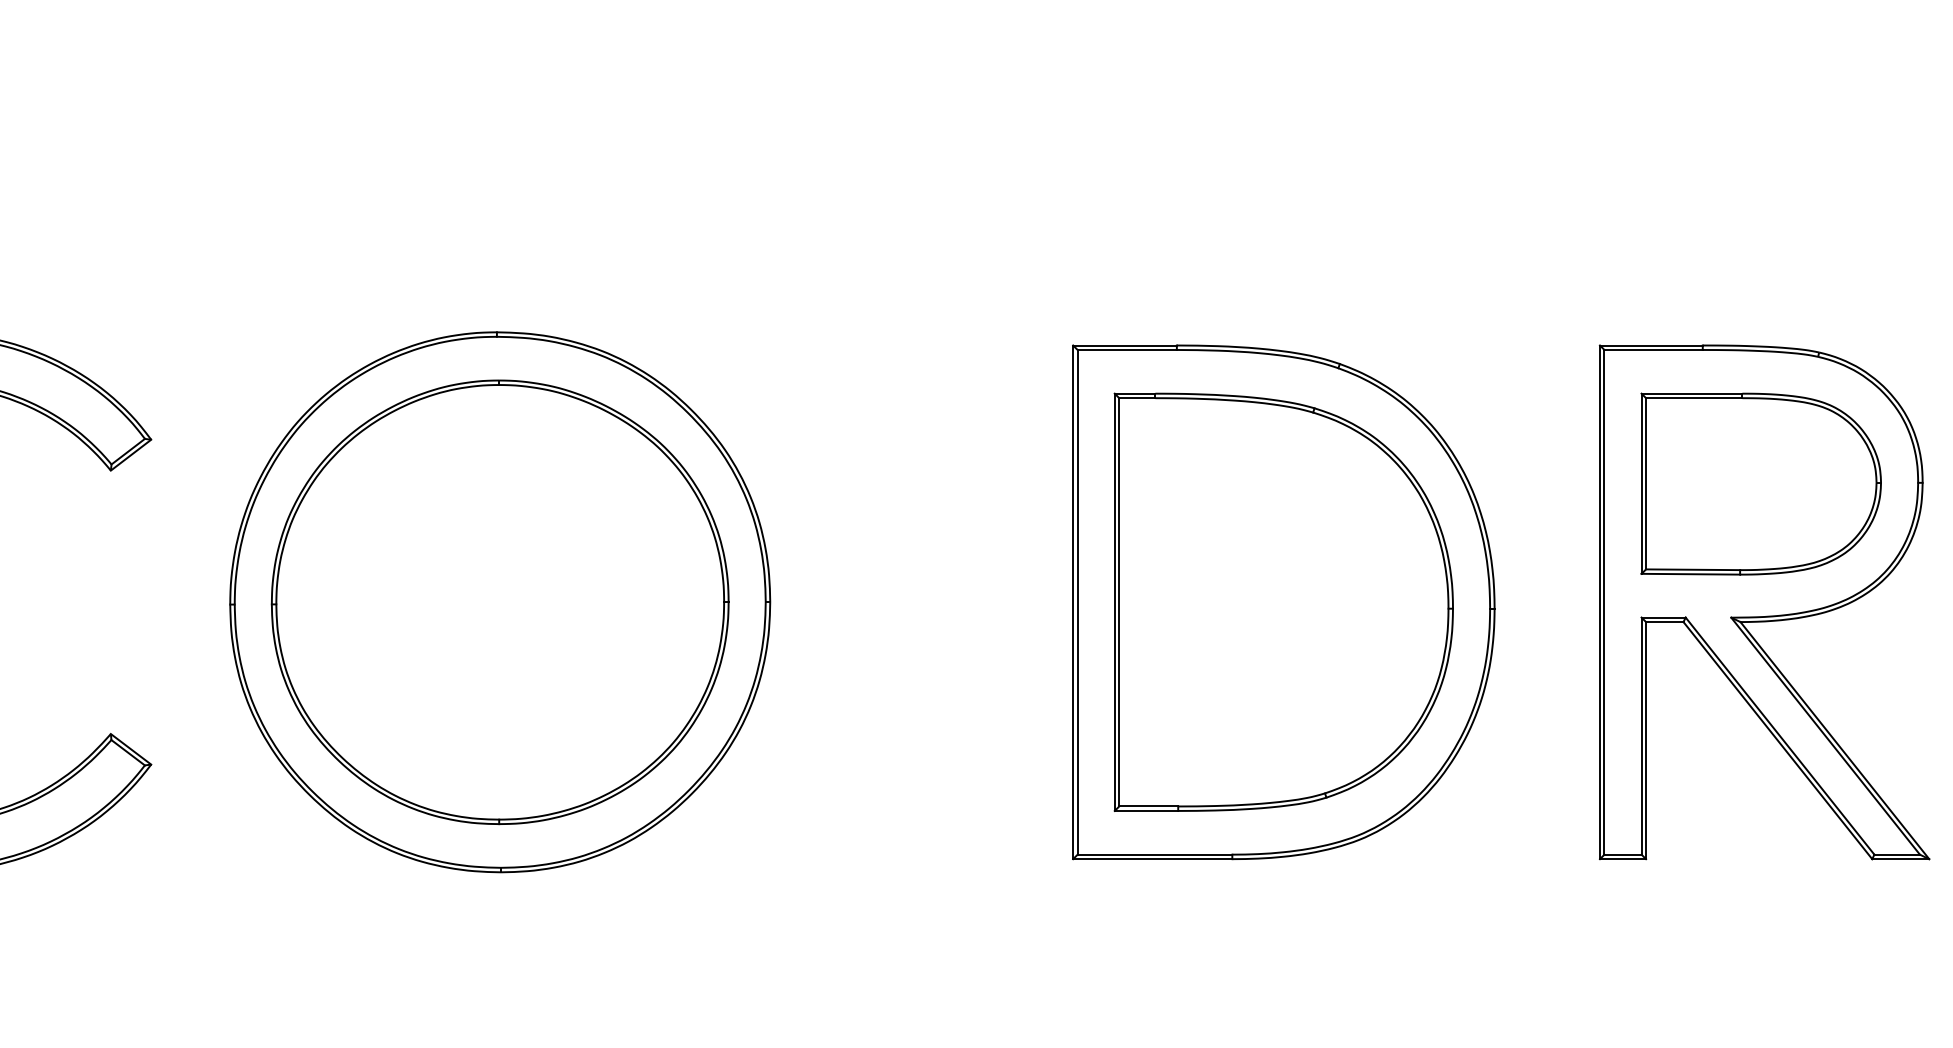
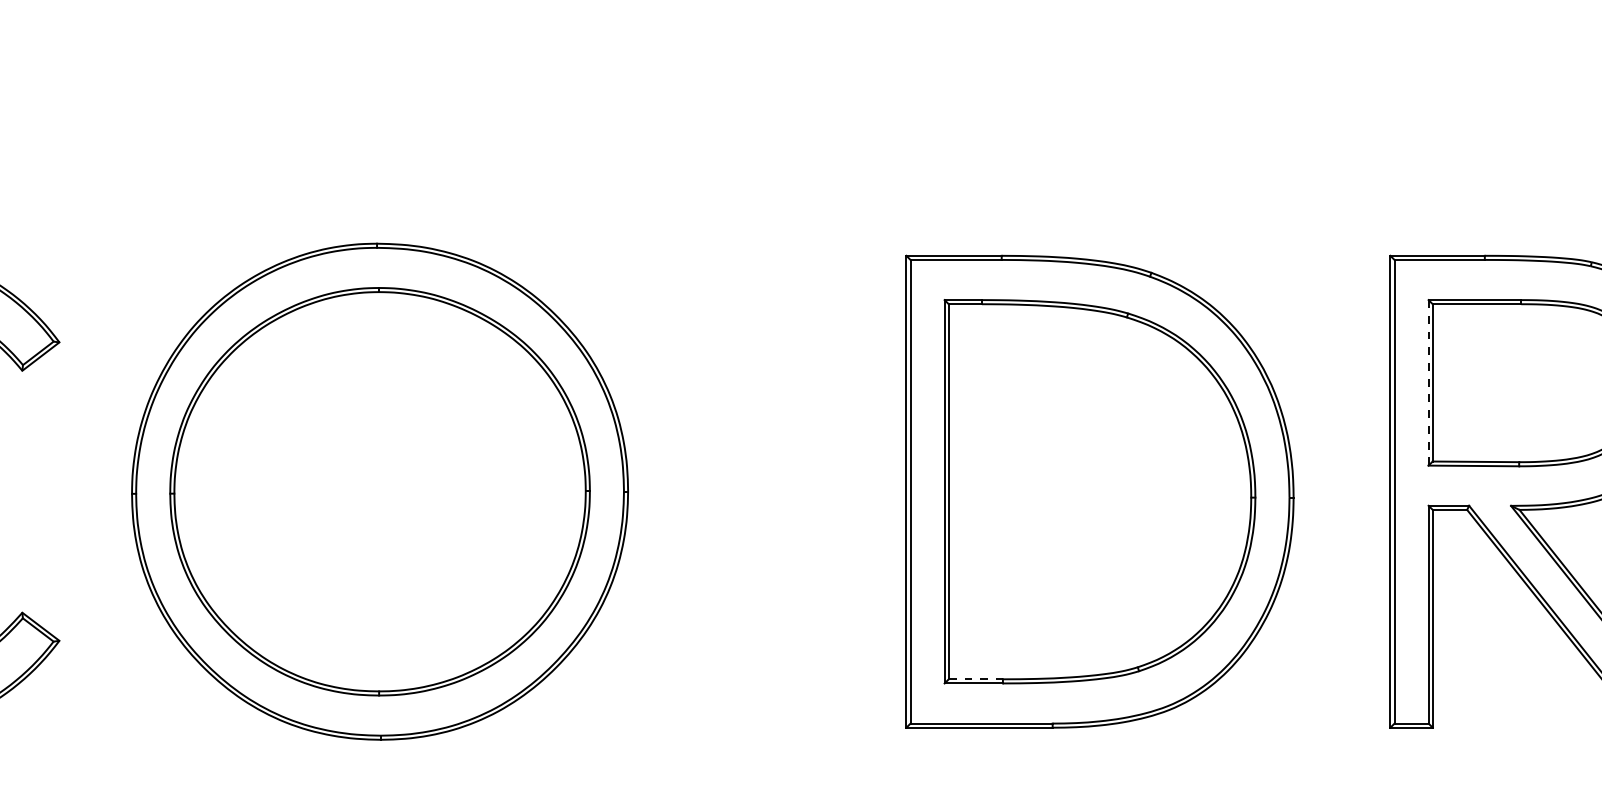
line: (1641, 484) -> (1428, 383), solid -> dashed
line: (1149, 806) -> (976, 679), solid -> dashed

